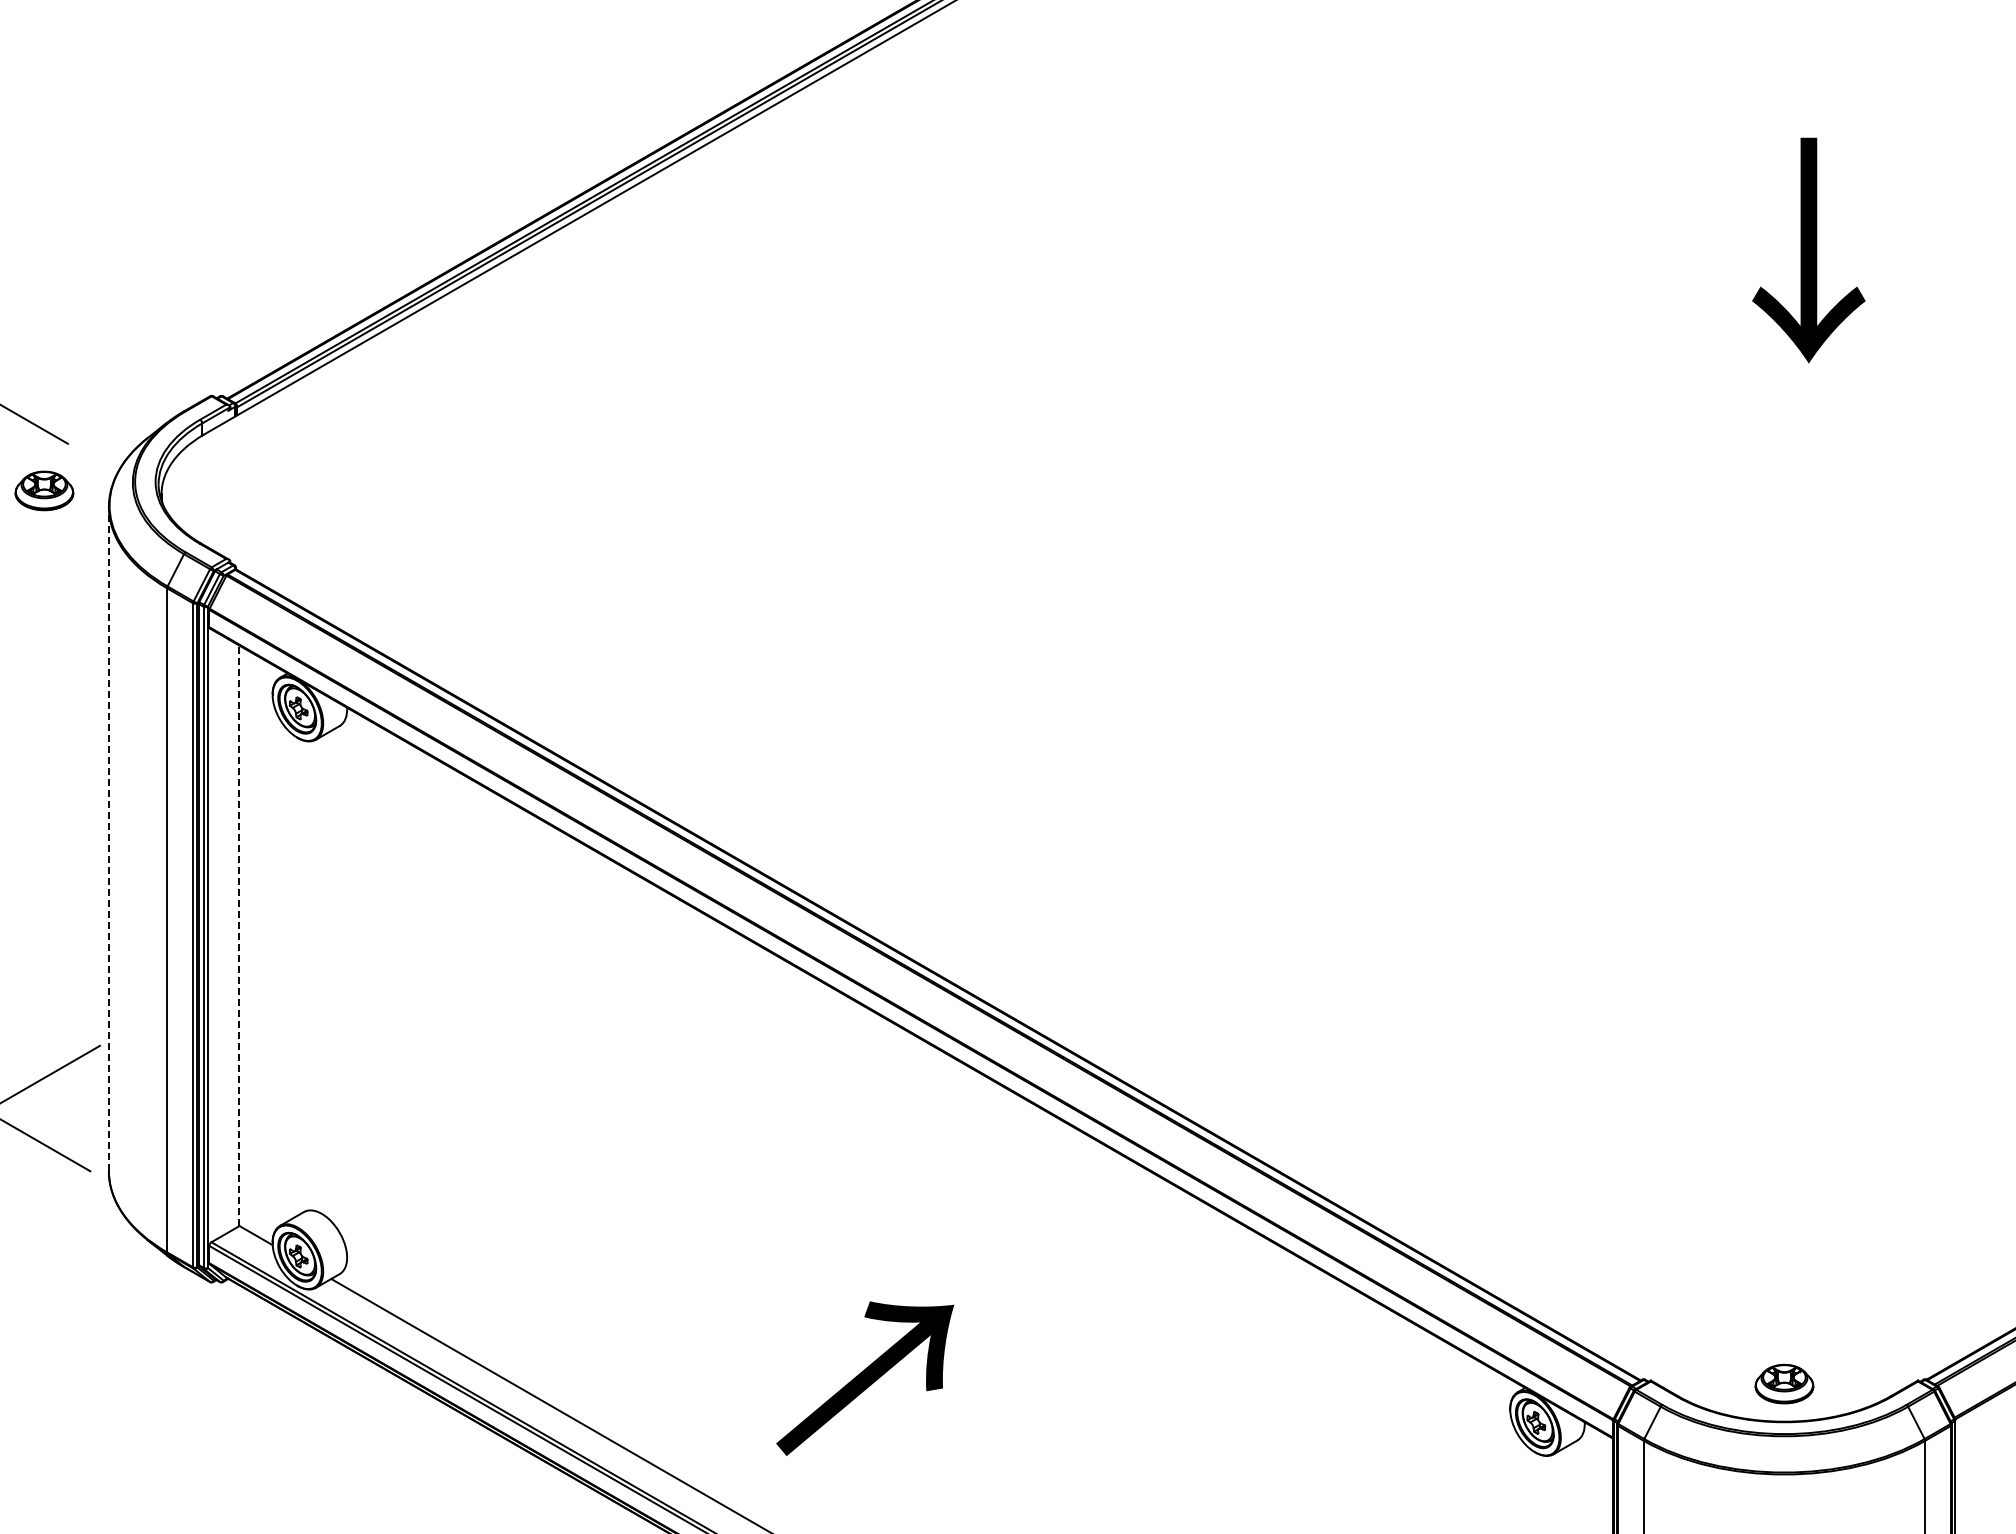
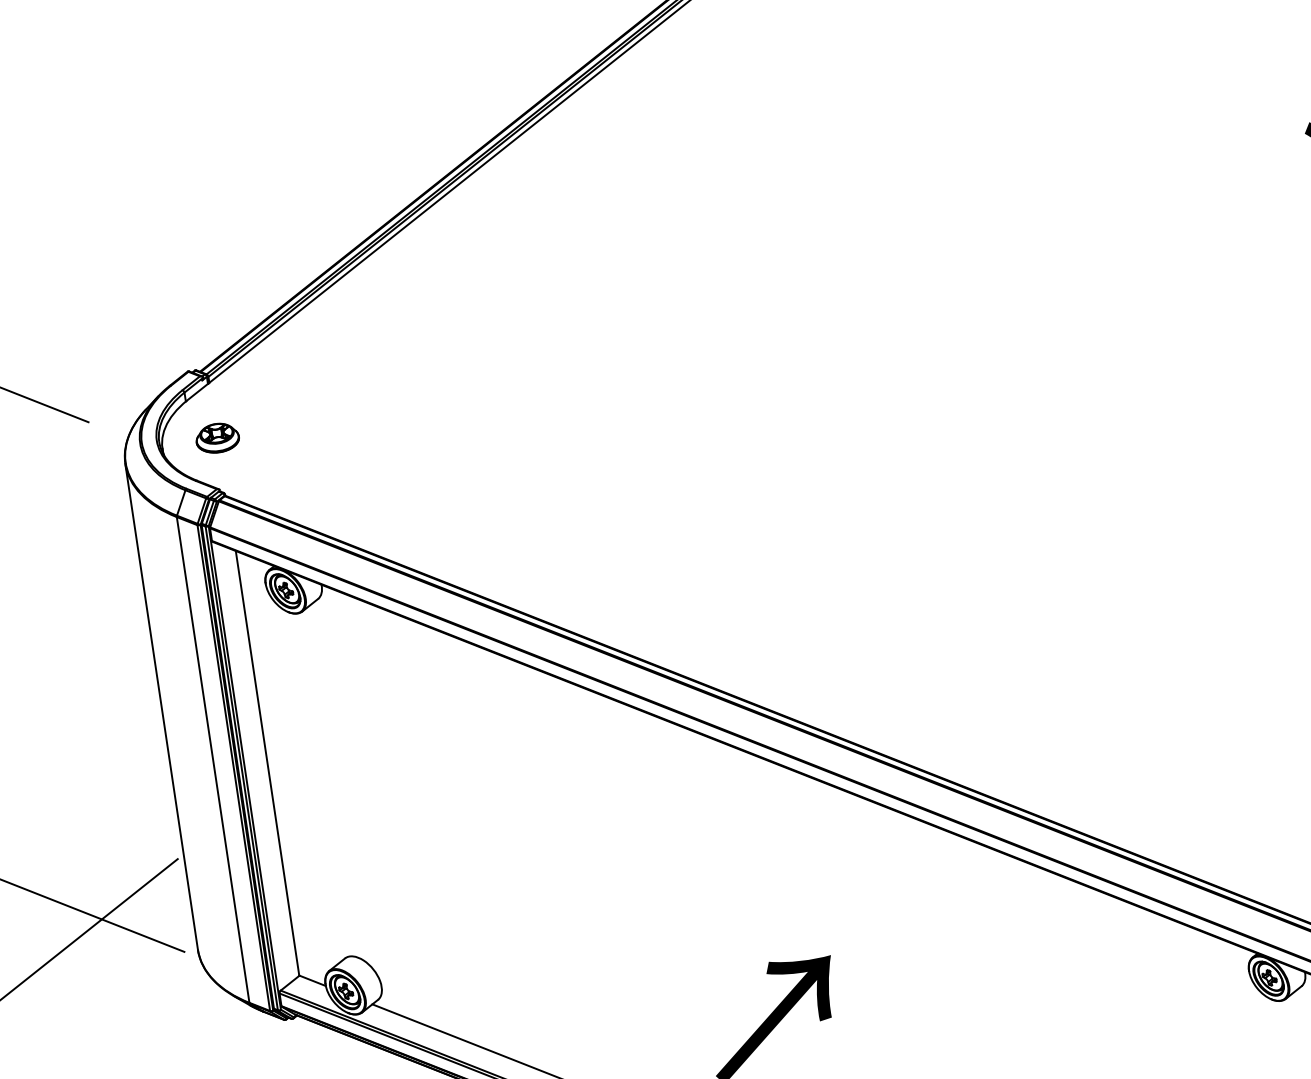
part: (44, 490) -> (217, 437), moved
line: (108, 838) -> (161, 706), dashed -> solid
line: (239, 935) -> (267, 763), dashed -> solid

